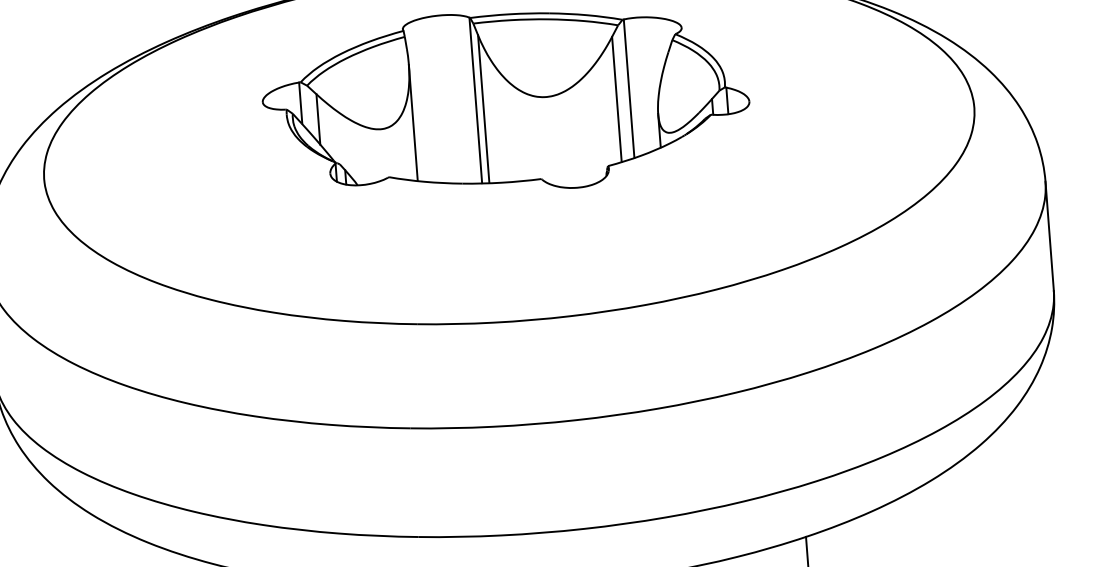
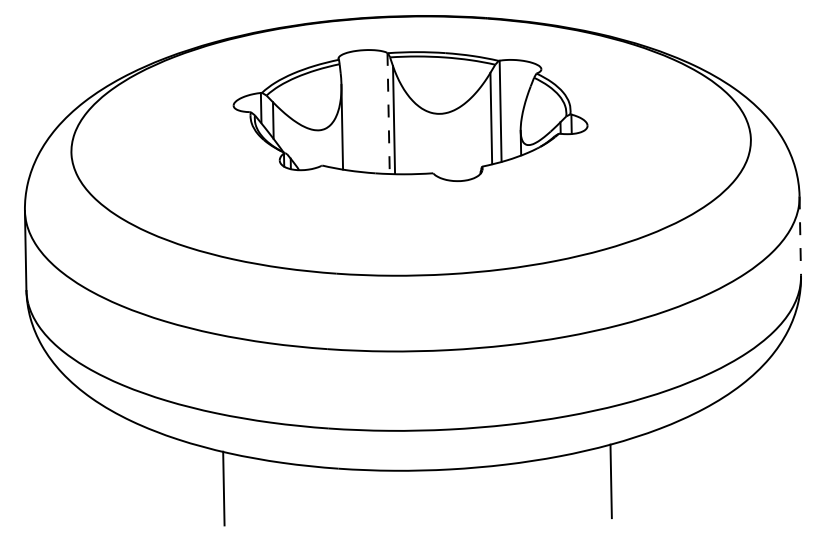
line: (475, 100) -> (388, 113), solid -> dashed
line: (1049, 236) -> (800, 236), solid -> dashed

